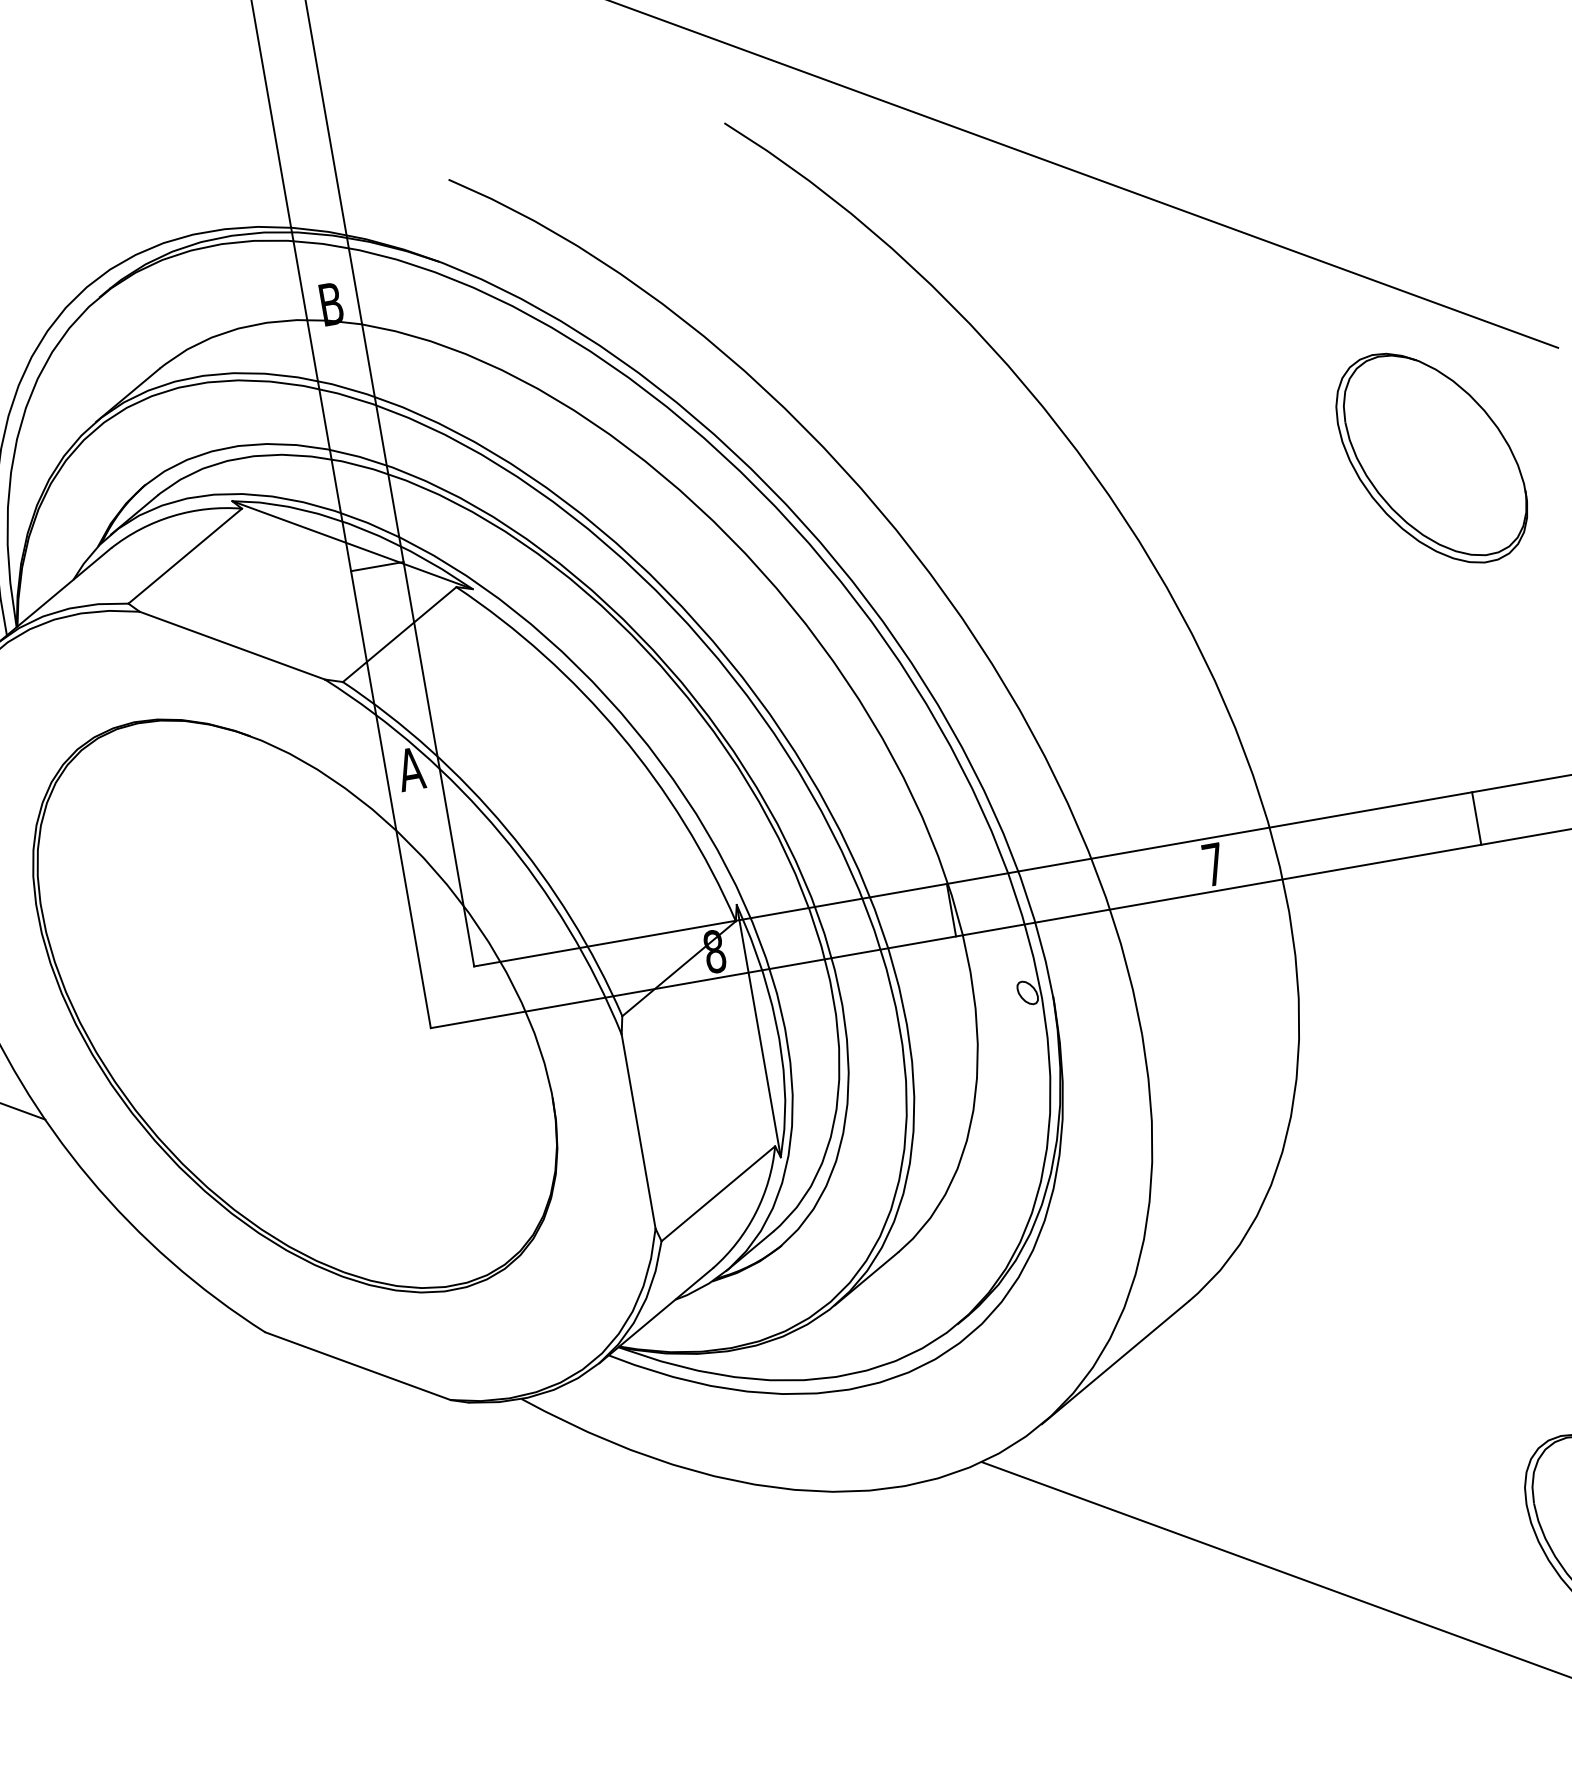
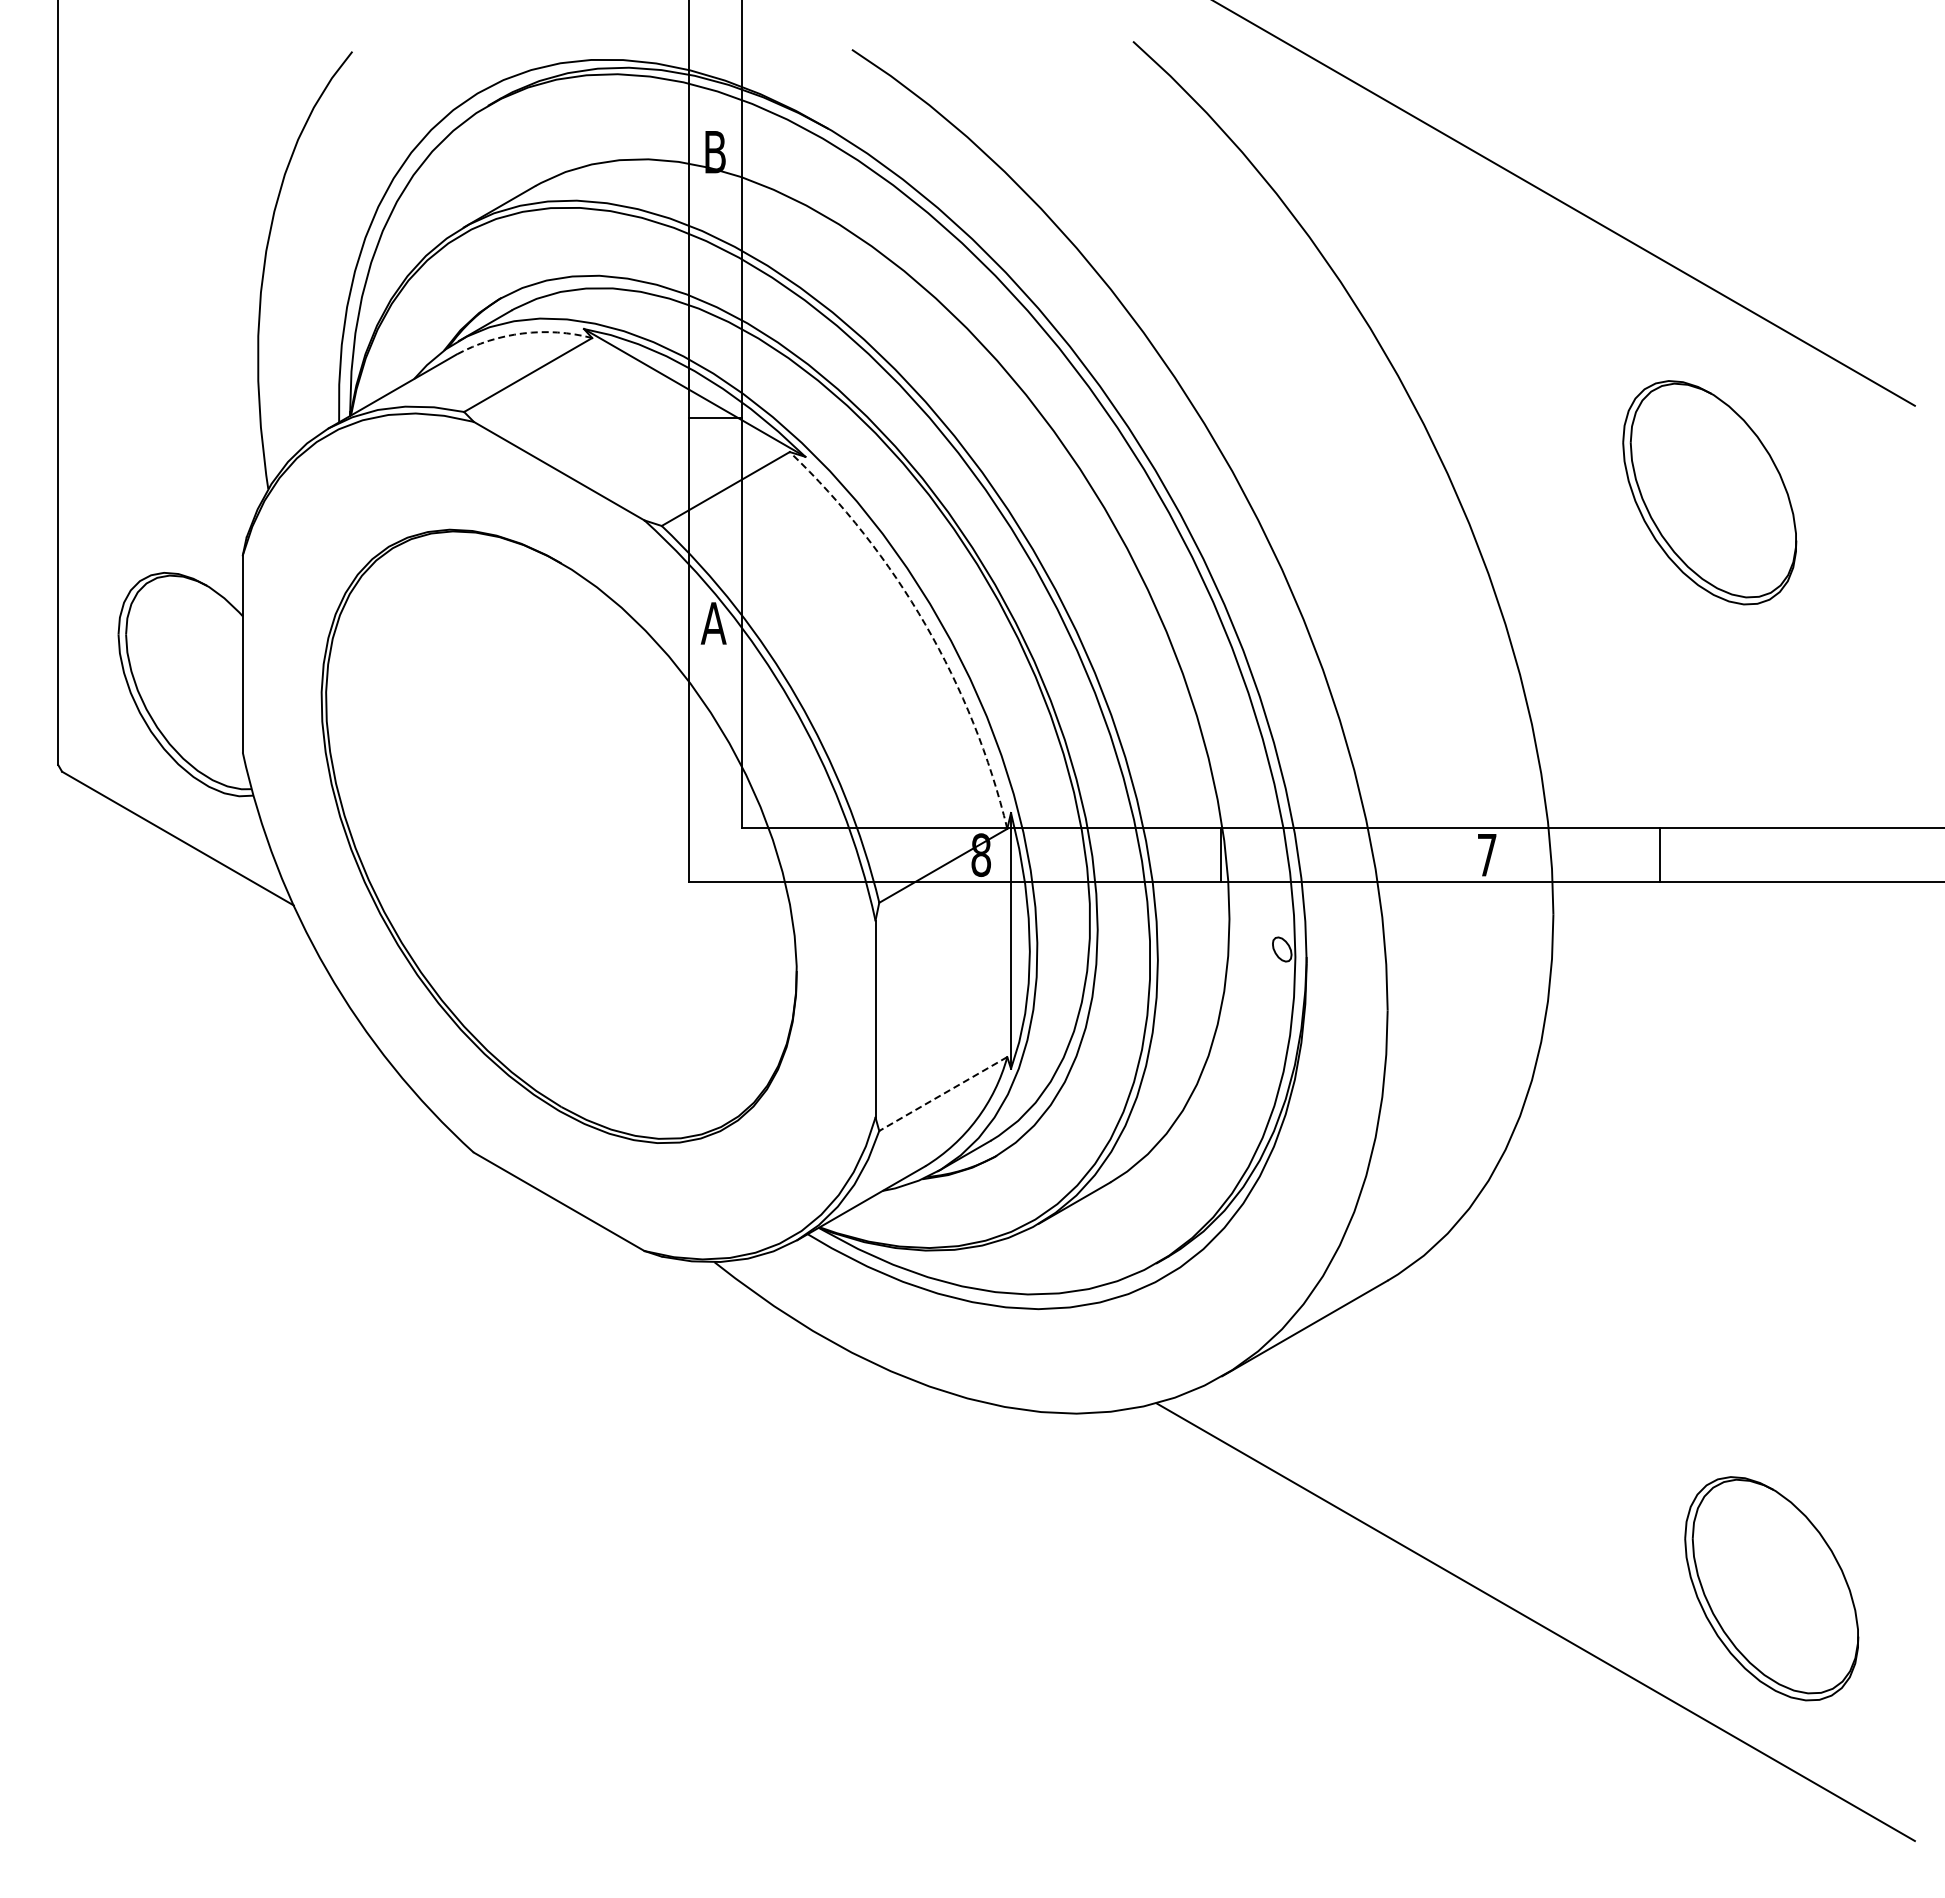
part: (1431, 458) -> (1709, 492), moved
arc: (172, 516) -> (522, 333), solid -> dashed
arc: (619, 733) -> (925, 624), solid -> dashed
line: (1476, 818) -> (1659, 854), moved
line: (718, 1194) -> (943, 1094), solid -> dashed

